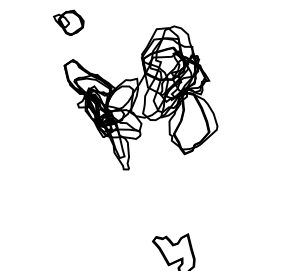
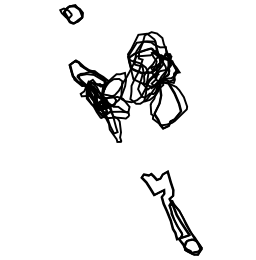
part: (139, 96) -> (127, 86), moved

